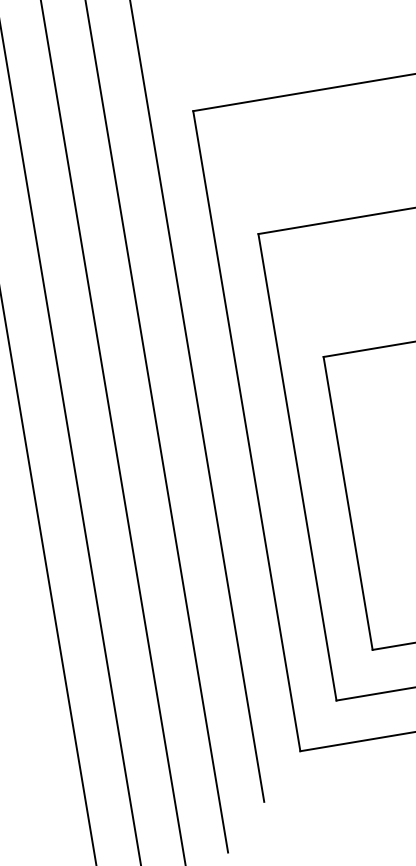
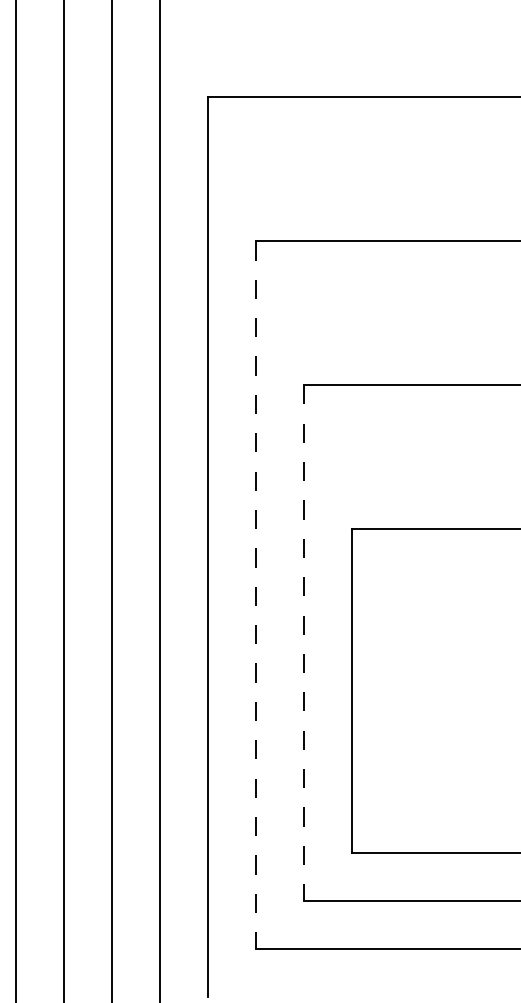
line: (246, 431) -> (255, 595), solid -> dashed
line: (297, 467) -> (303, 643), solid -> dashed

